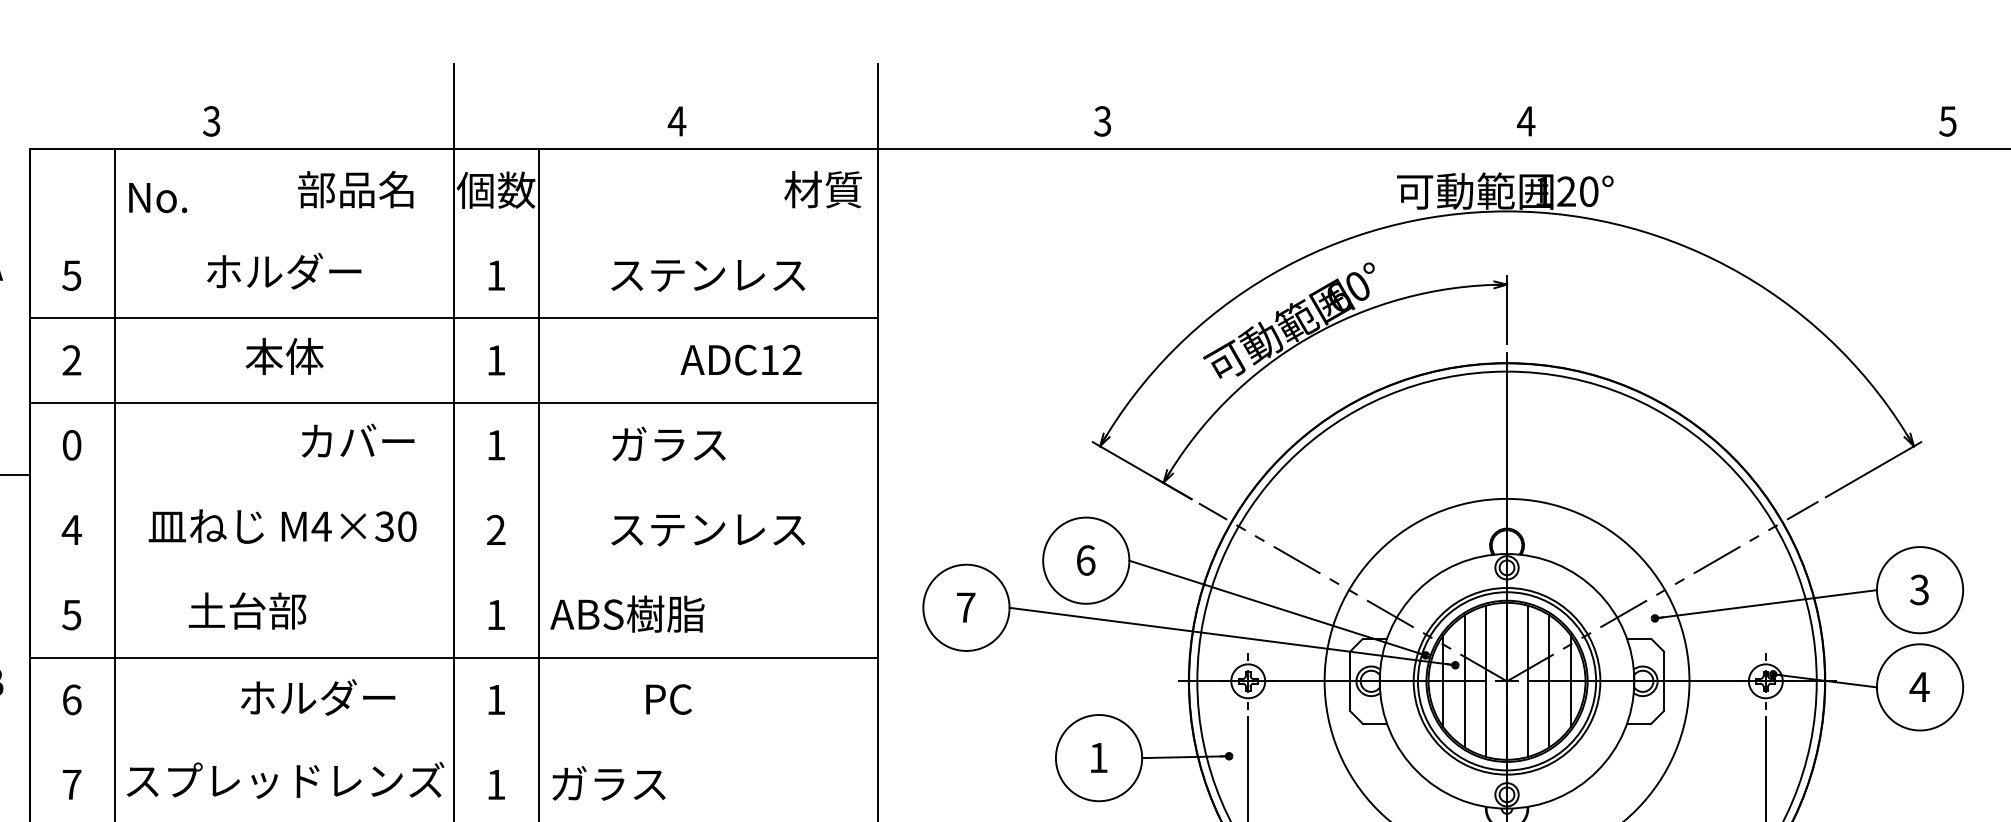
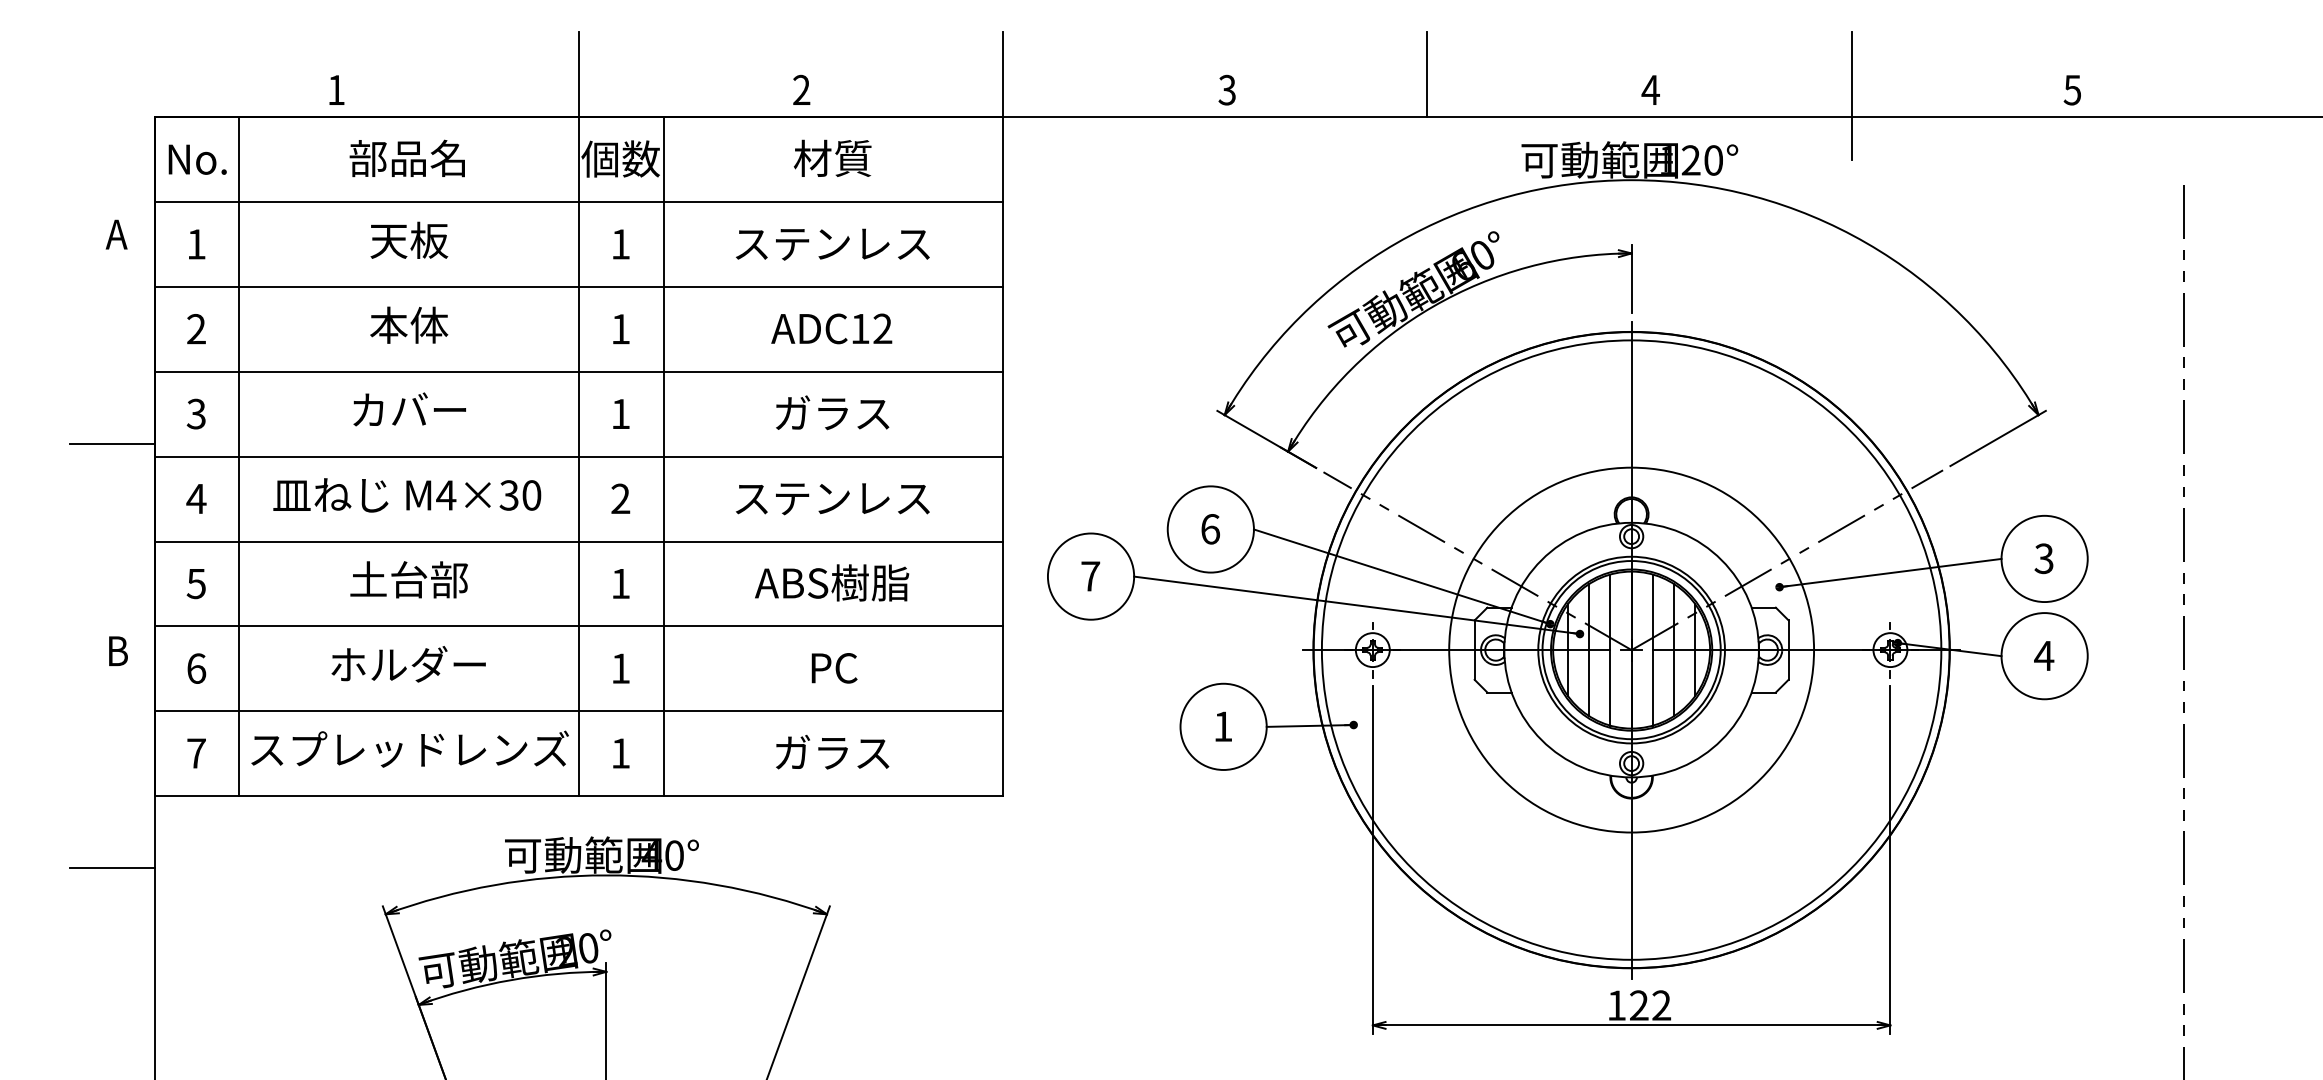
line: (1302, 105) -> (1427, 74), added
text: (210, 120) -> (335, 89), 3 -> 1
text: (676, 120) -> (801, 89), 4 -> 2
line: (1726, 126) -> (1851, 95), added
text: (822, 188) -> (832, 157), moved
text: (354, 189) -> (406, 158), moved
text: (157, 197) -> (197, 159), moved
line: (453, 233) -> (578, 202), added
text: (283, 270) -> (408, 239), ホルダー -> 天板
text: (70, 275) -> (195, 244), 5 -> 1
text: (740, 359) -> (831, 328), moved
text: (357, 440) -> (409, 409), moved
text: (668, 443) -> (832, 412), moved
text: (70, 444) -> (195, 413), 0 -> 3
line: (453, 487) -> (578, 456), added
line: (453, 572) -> (578, 541), added
text: (246, 610) -> (408, 579), moved
text: (627, 613) -> (832, 582), moved
text: (317, 697) -> (408, 664), moved
text: (668, 699) -> (834, 668), moved
line: (453, 742) -> (578, 711), added
text: (608, 782) -> (832, 751), moved

